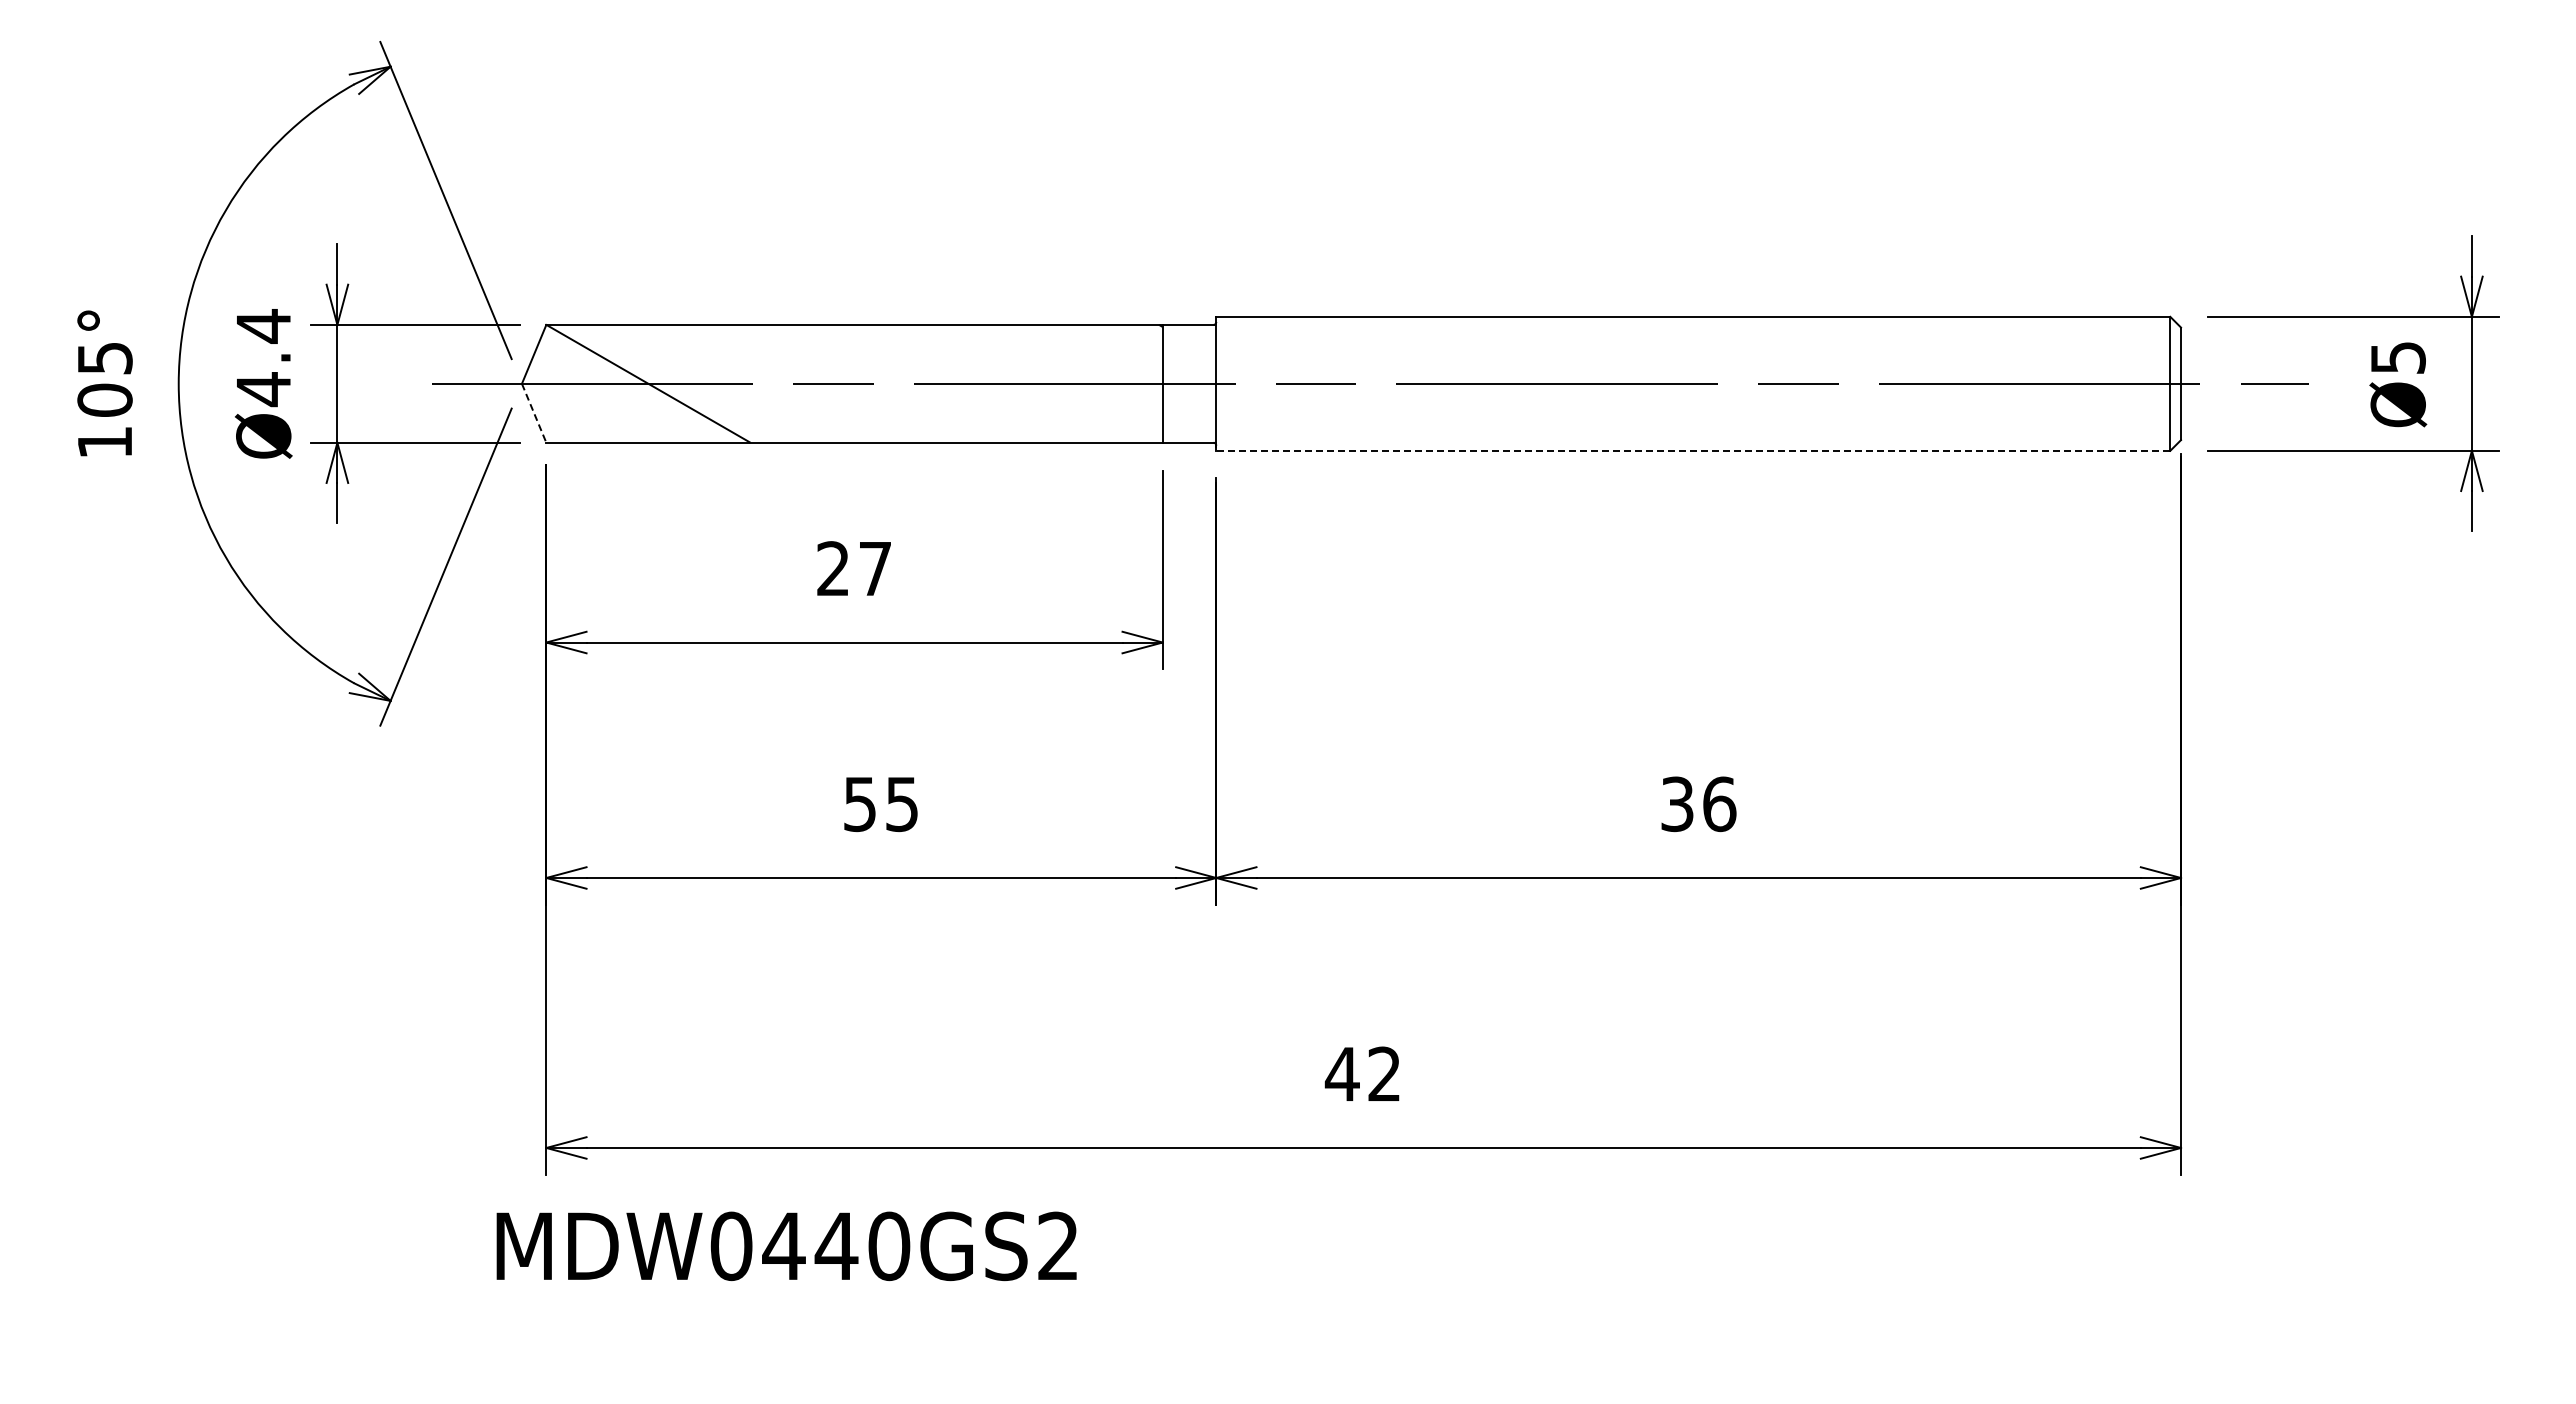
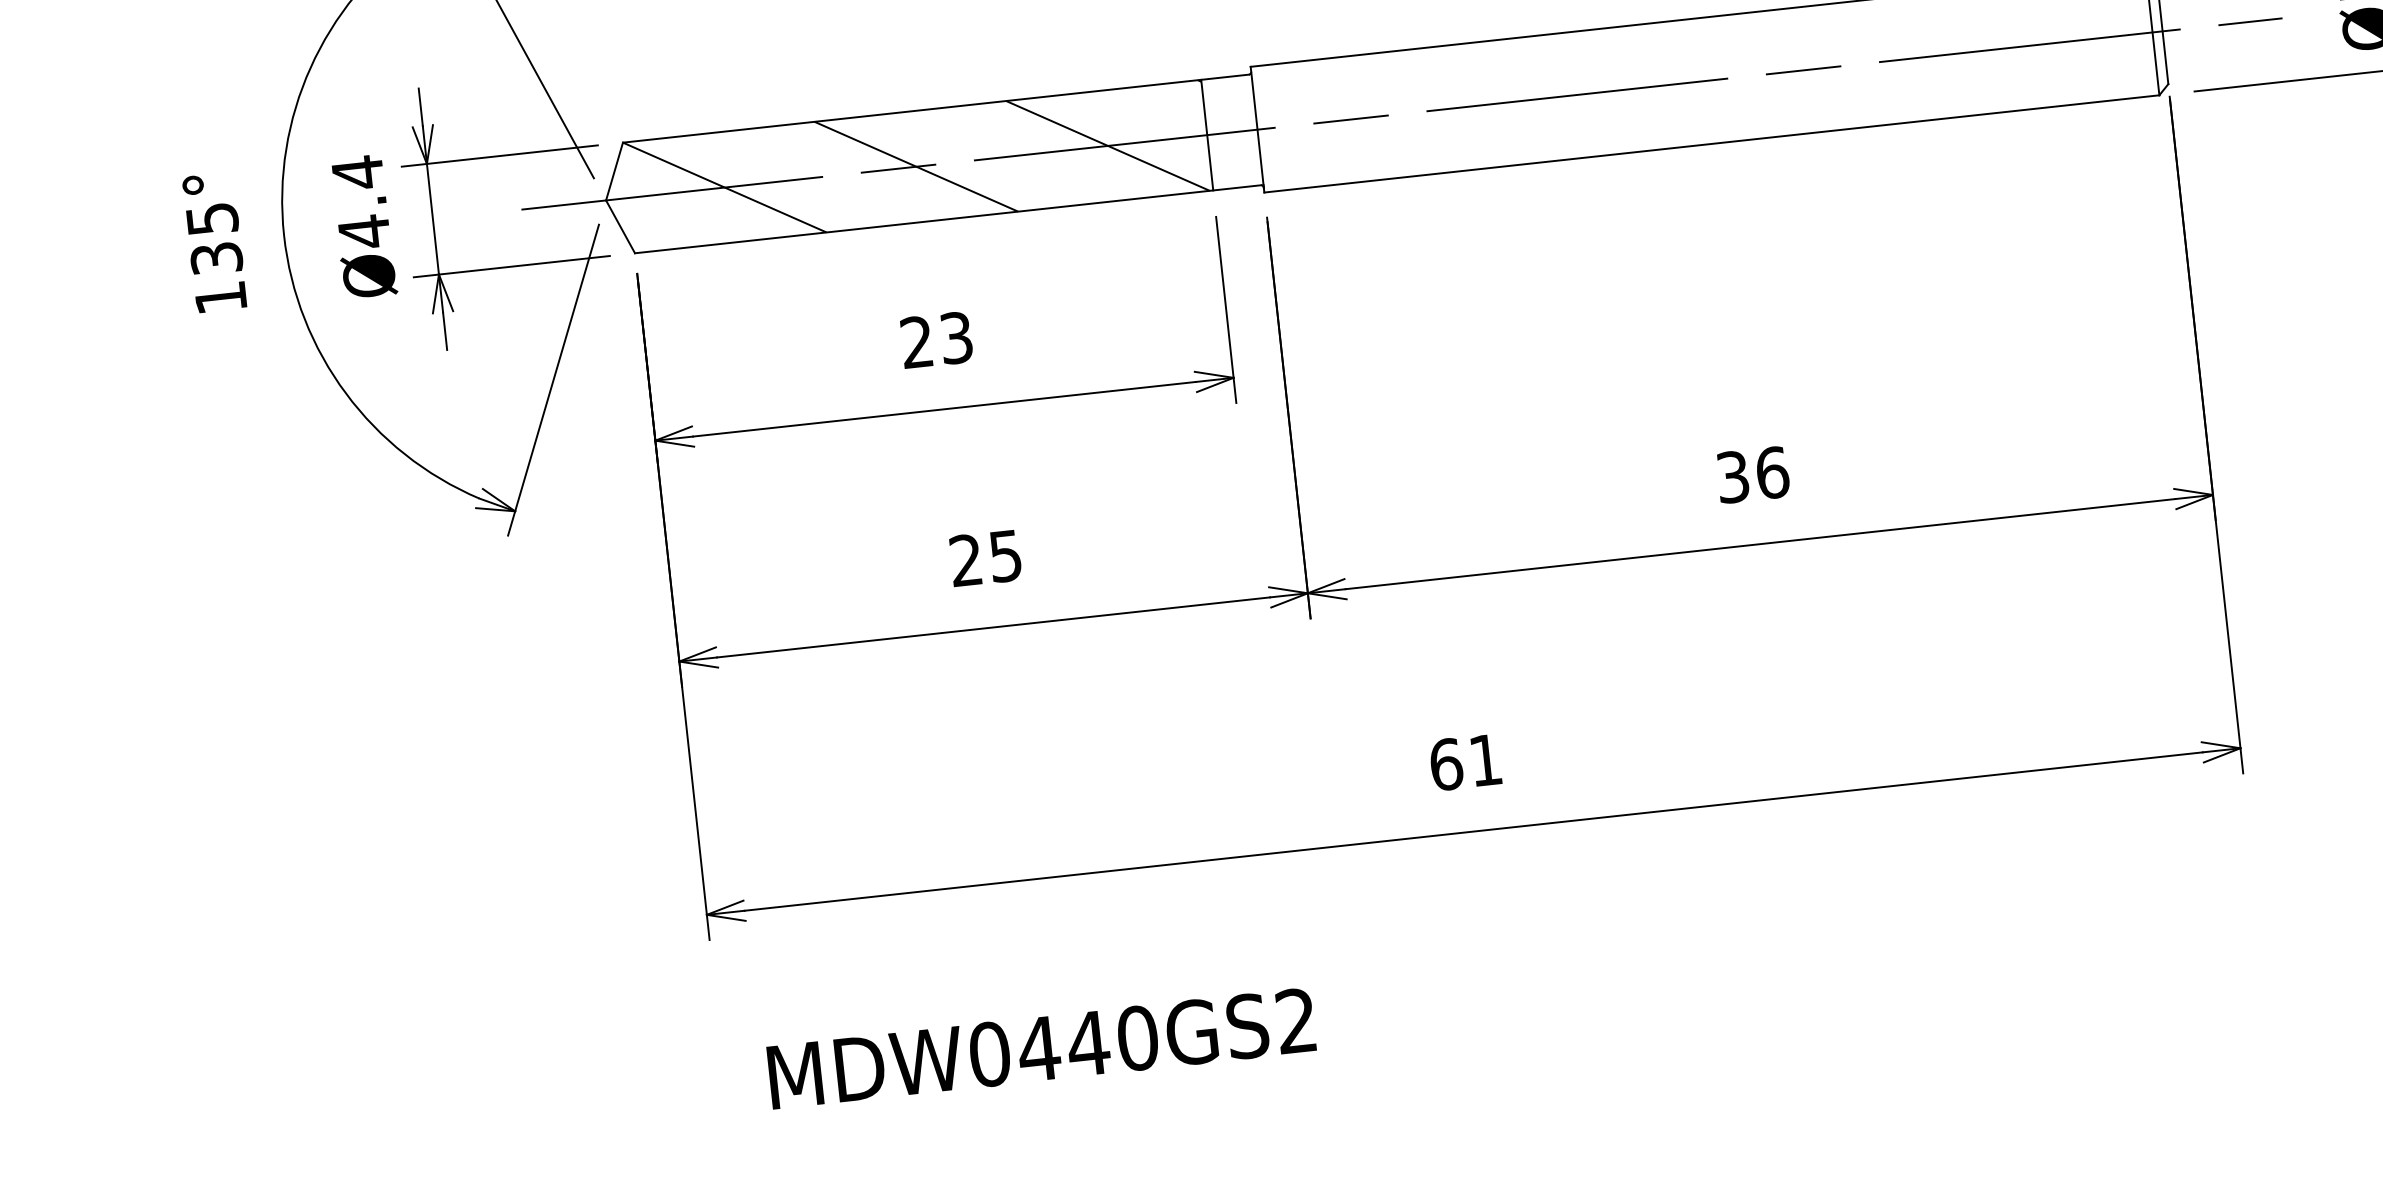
line: (852, 383) -> (916, 166), added
line: (1056, 383) -> (1107, 145), added
text: (104, 399) -> (216, 257), 105° -> 135°
line: (534, 413) -> (620, 227), dashed -> solid
line: (1693, 450) -> (1712, 143), dashed -> solid
text: (875, 568) -> (956, 337), 27 -> 23
text: (859, 804) -> (965, 560), 55 -> 25
text: (1361, 1074) -> (1464, 762), 42 -> 61
text: (786, 1246) -> (1041, 1048), moved

